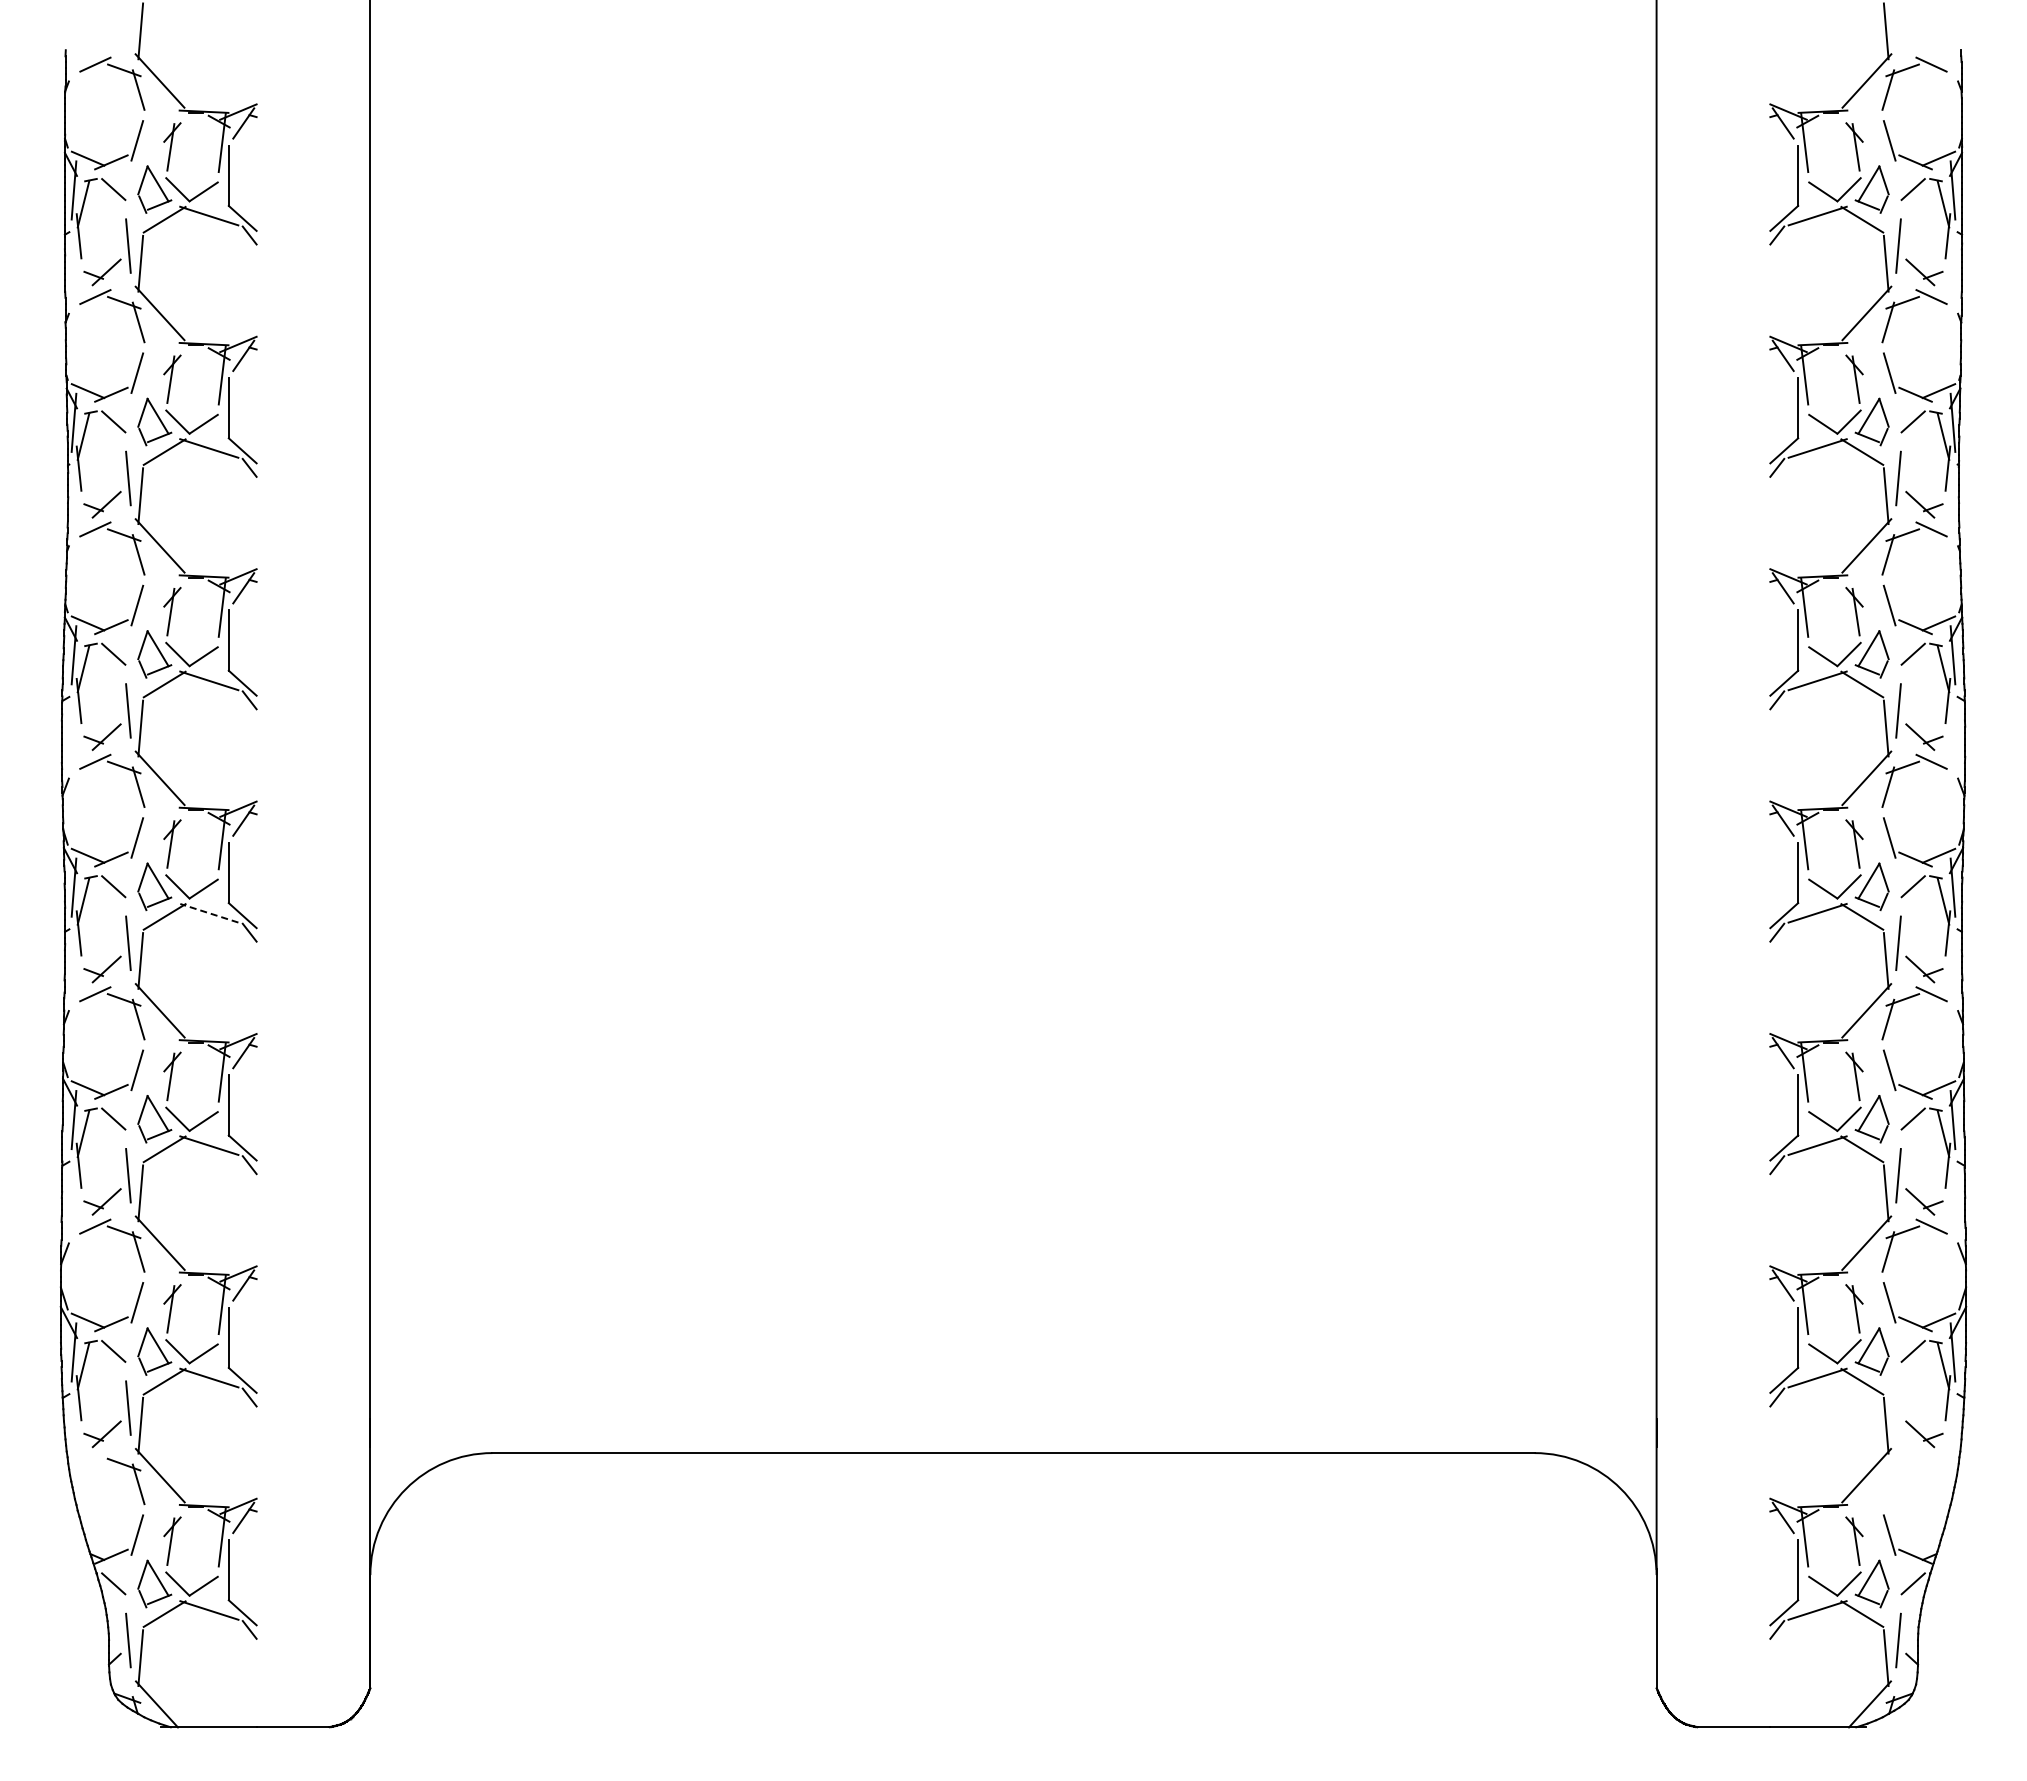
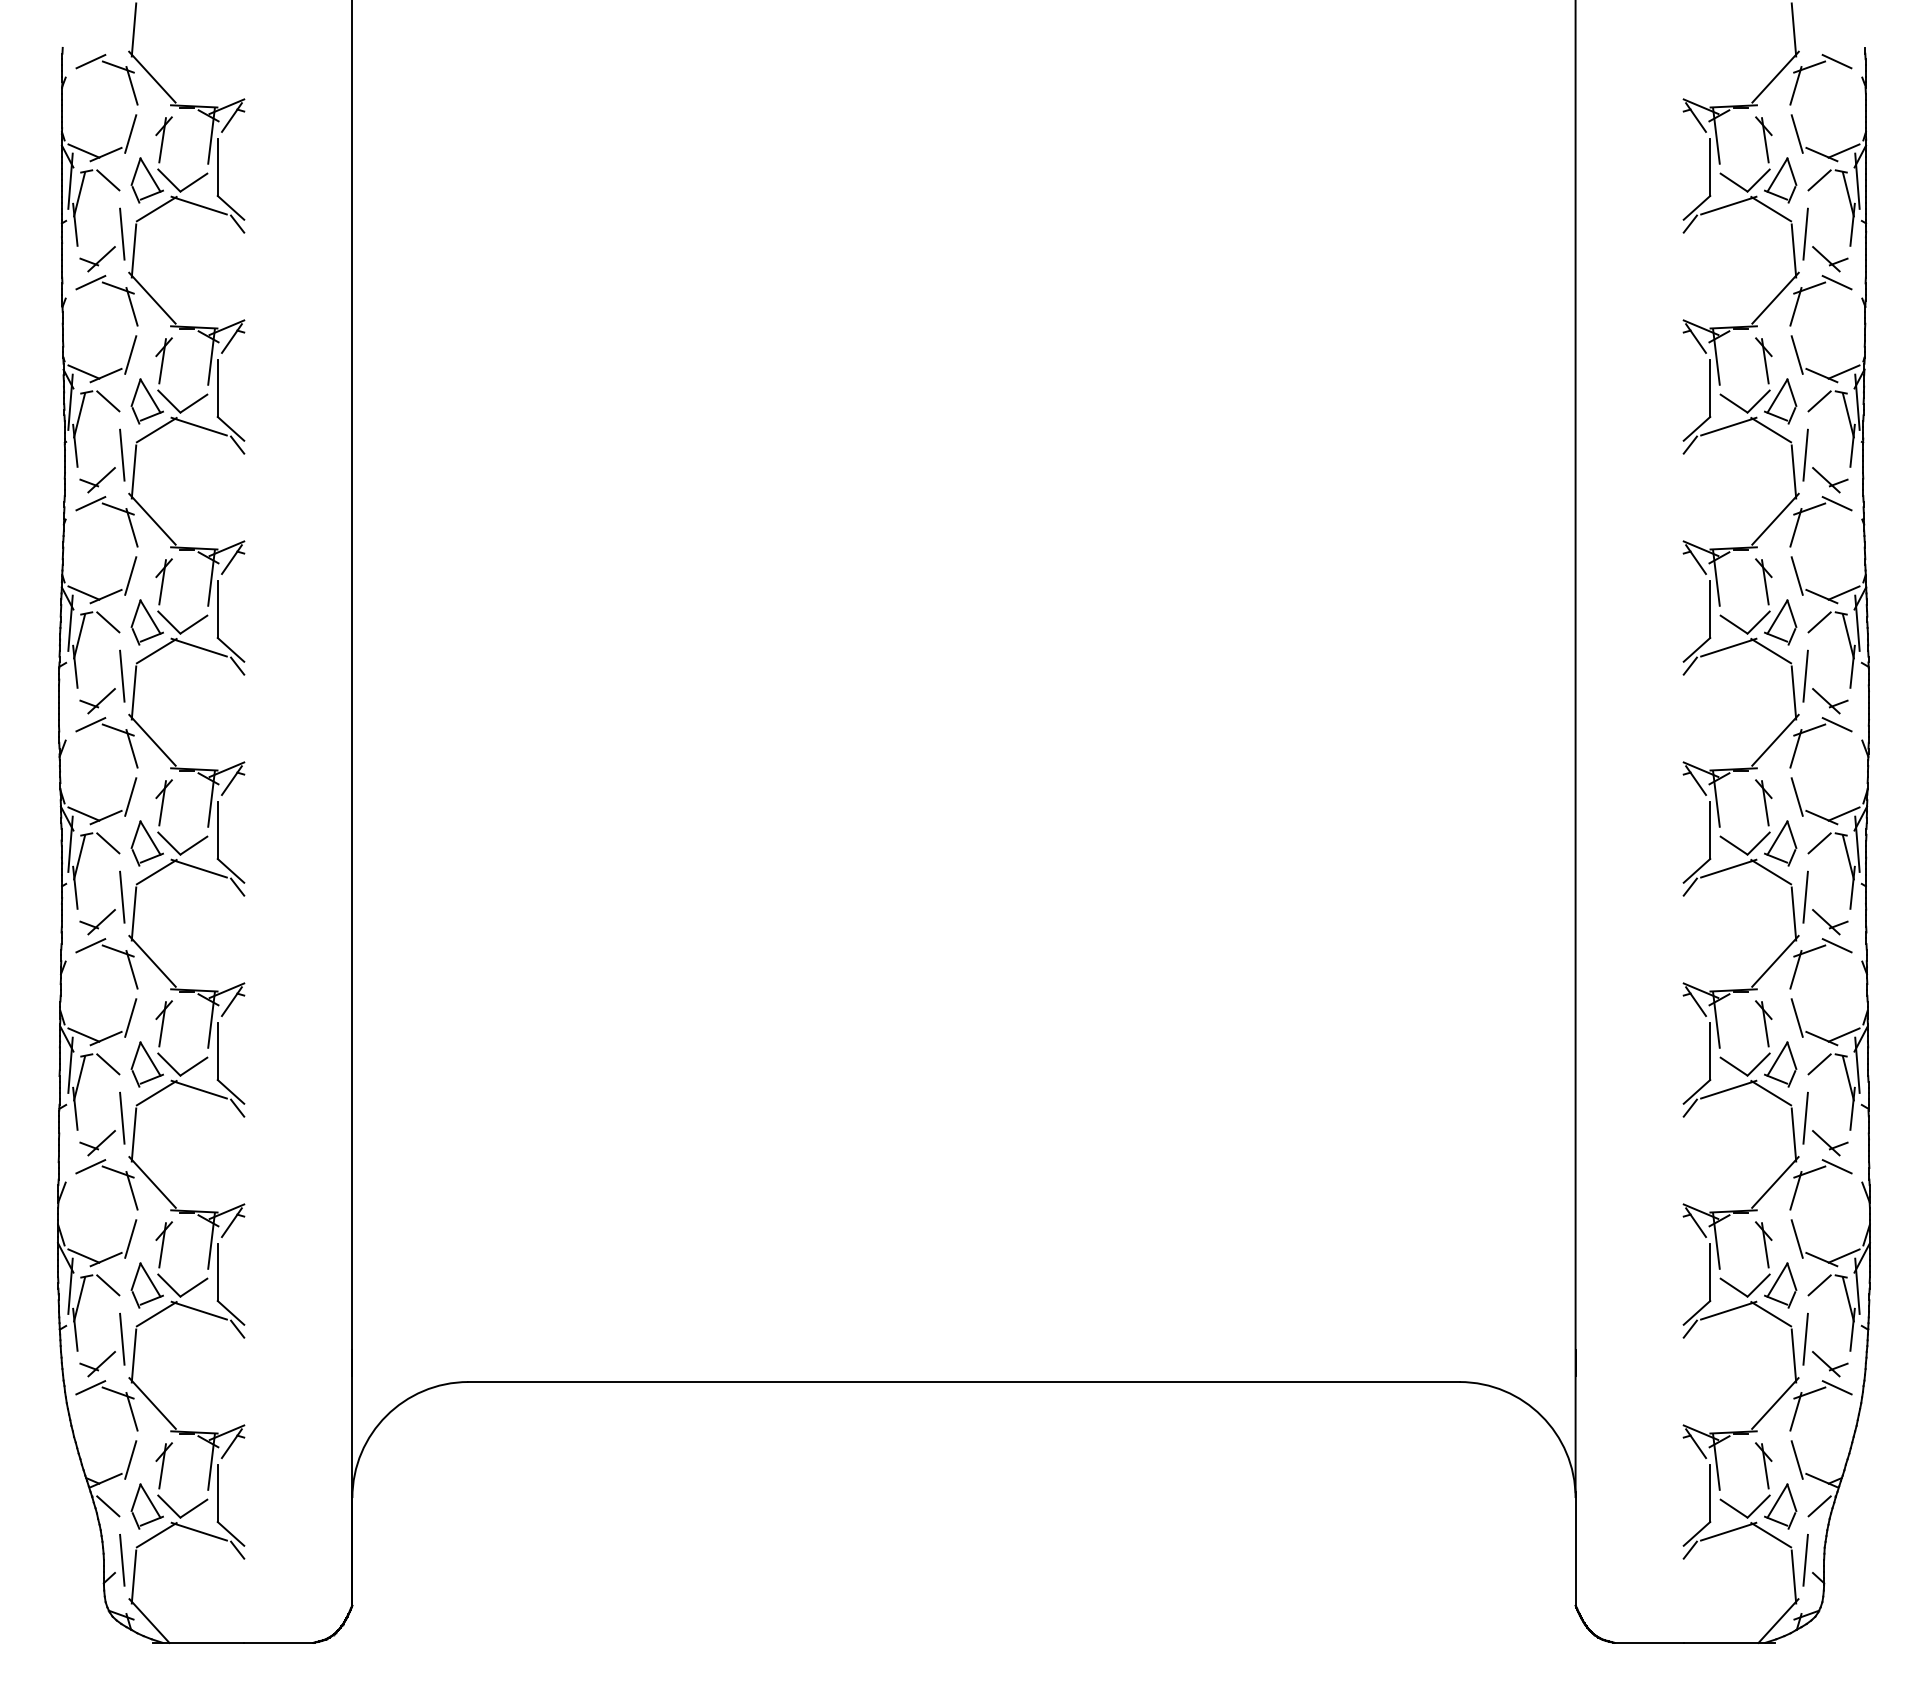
line: (209, 913) -> (199, 868), dashed -> solid
line: (1898, 1407) -> (1805, 1338), added
line: (95, 1459) -> (90, 1388), added
part: (1909, 1463) -> (1816, 1391), added

